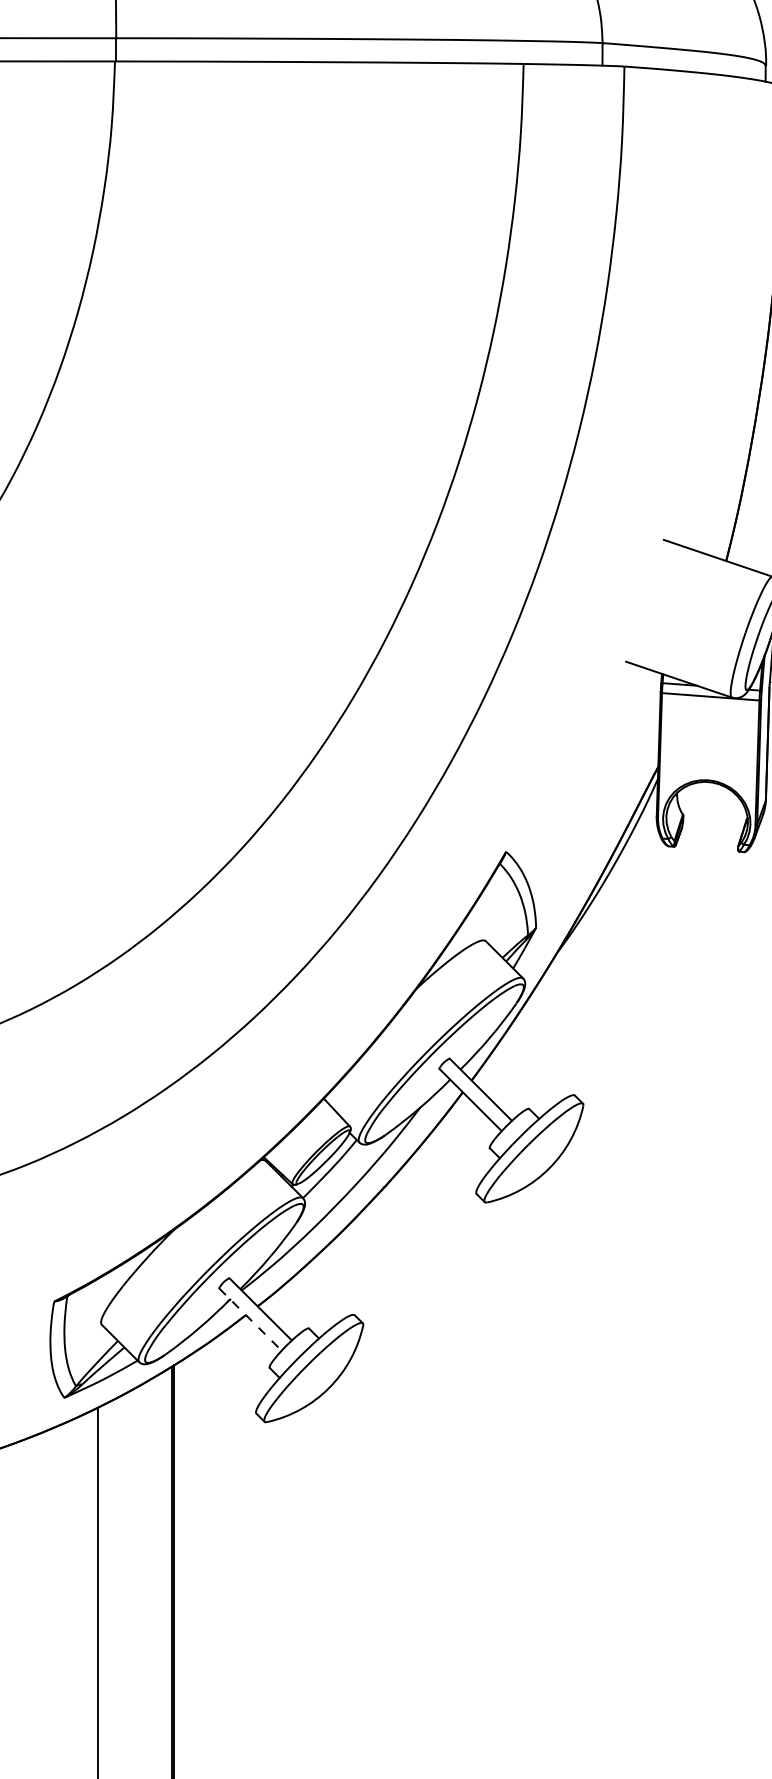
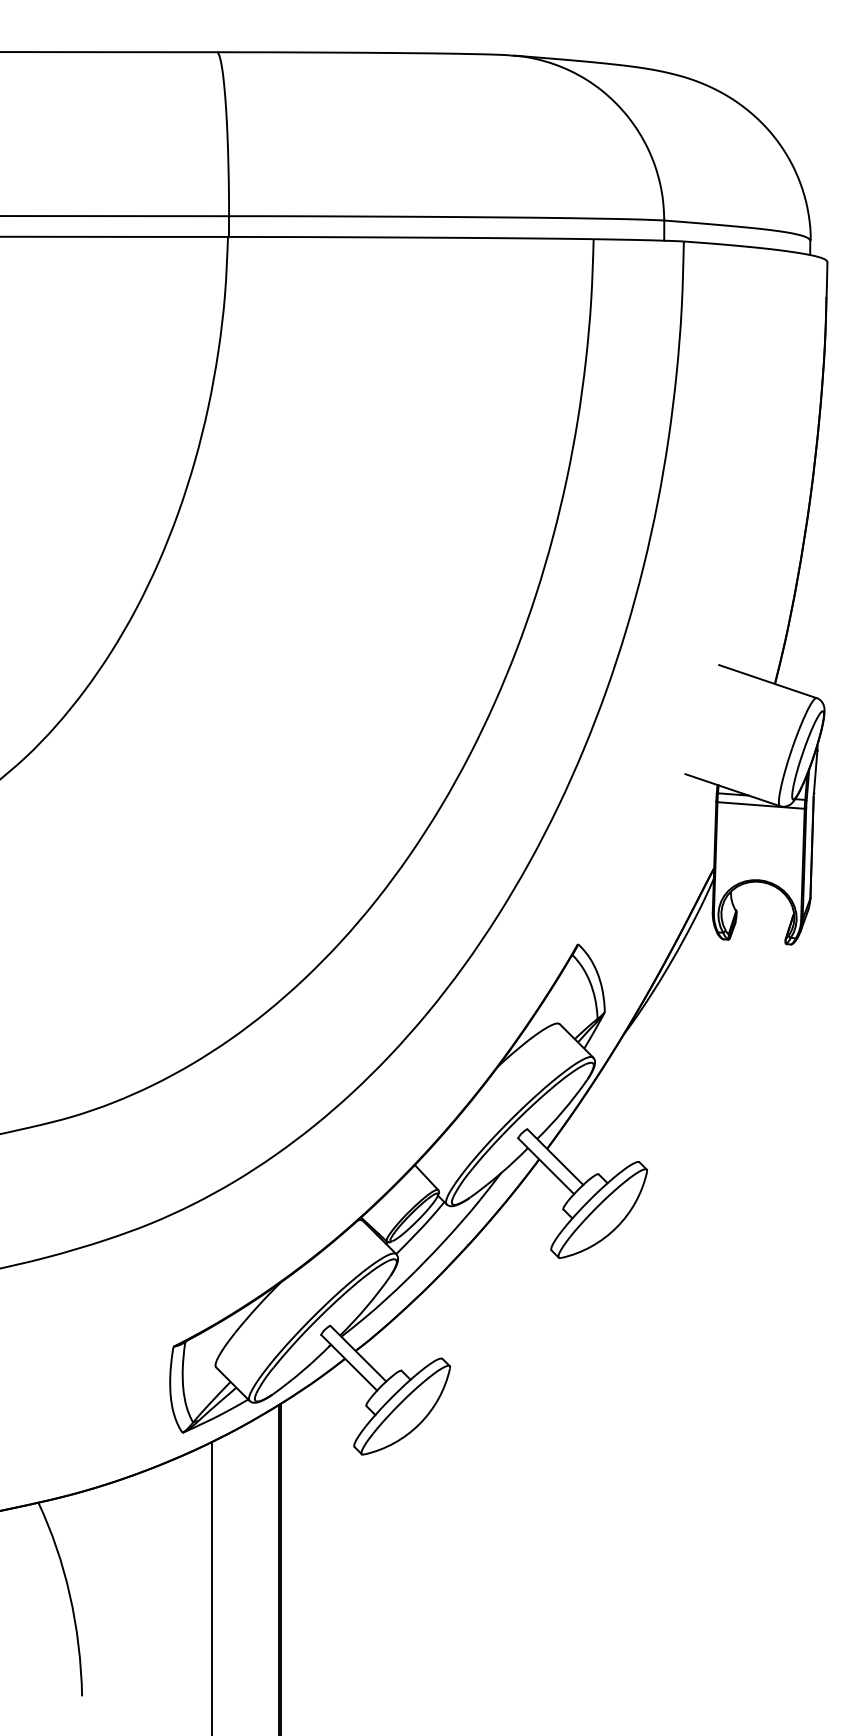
line: (250, 1320) -> (349, 1363), dashed -> solid

